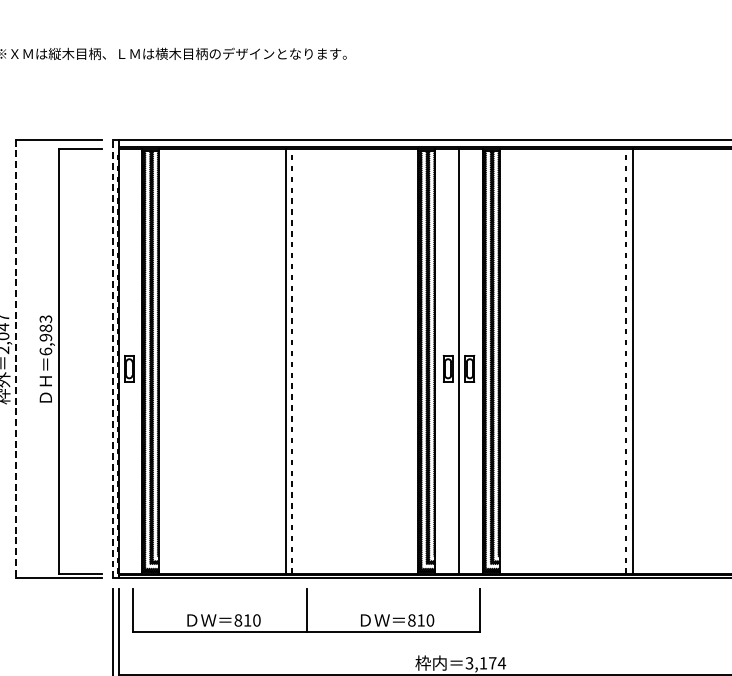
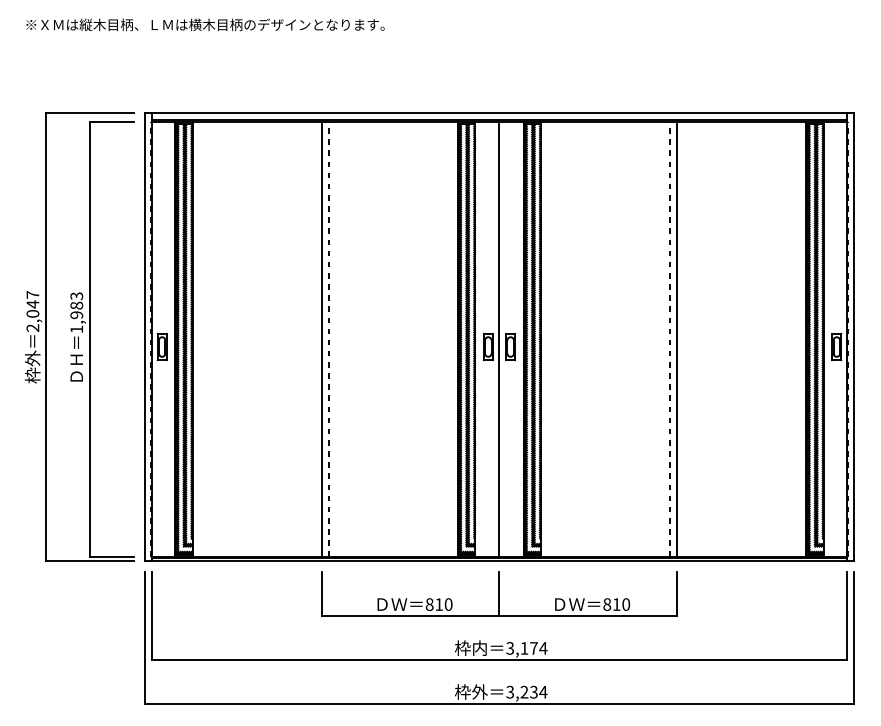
text: (45, 351) -> (76, 329), 6,983 -> 1,983
line: (113, 358) -> (145, 336), dashed -> solid
line: (16, 359) -> (46, 337), dashed -> solid
part: (306, 609) -> (499, 593), moved

